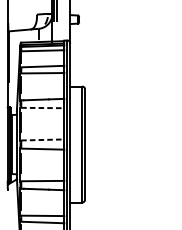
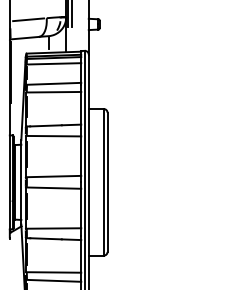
line: (22, 15) -> (28, 19), added
line: (43, 108) -> (54, 136), dashed -> solid
line: (43, 139) -> (54, 176), dashed -> solid

